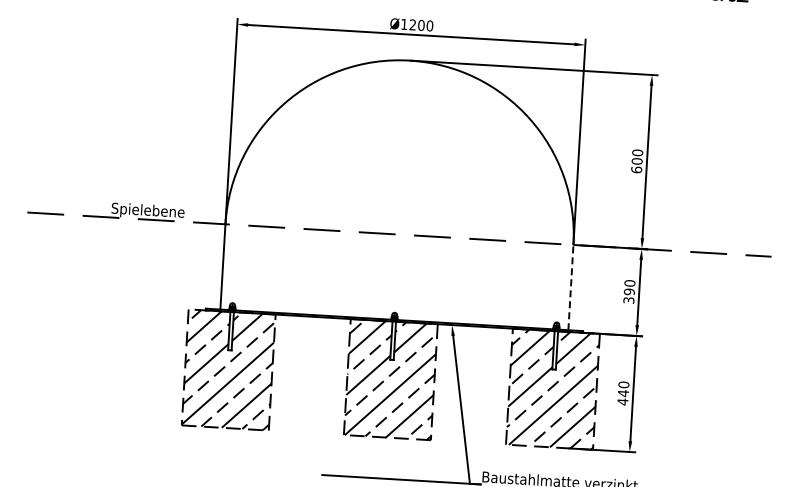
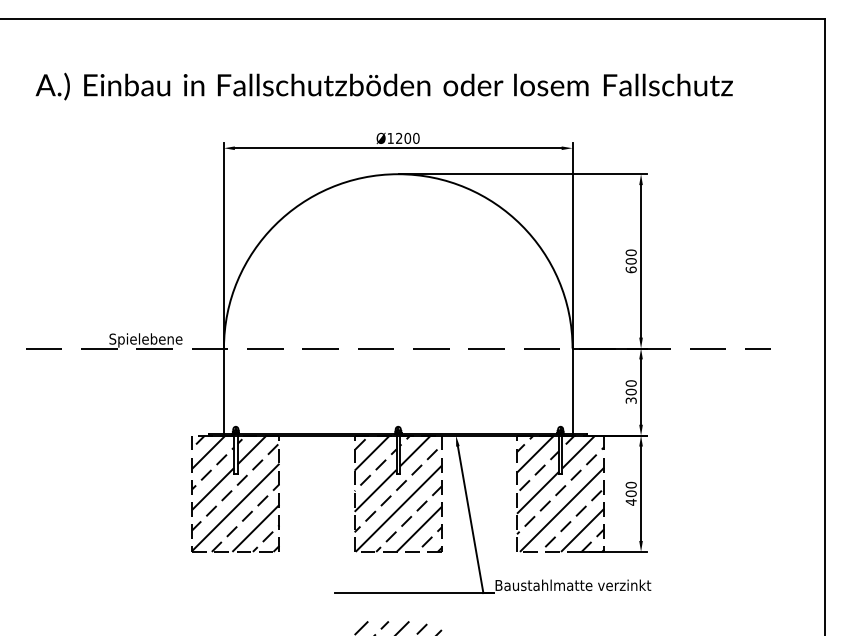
line: (570, 287) -> (572, 391), dashed -> solid
text: (629, 292) -> (631, 392), 390 -> 300
text: (622, 393) -> (630, 493), 440 -> 400

